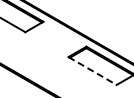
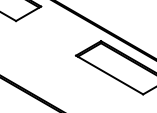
line: (92, 71) -> (109, 75), dashed -> solid

